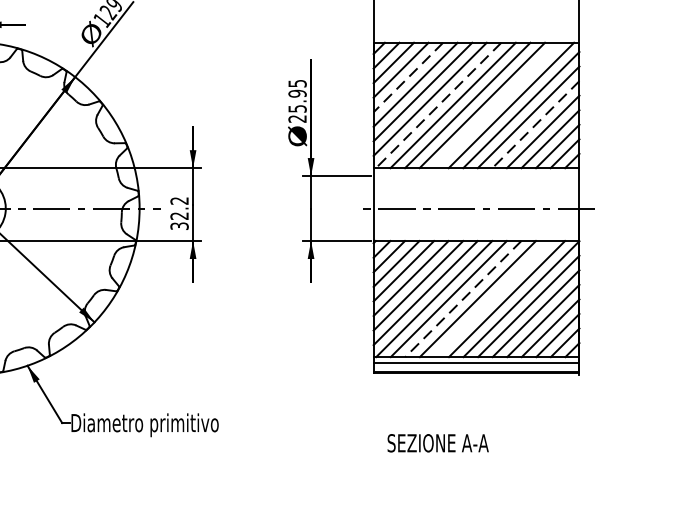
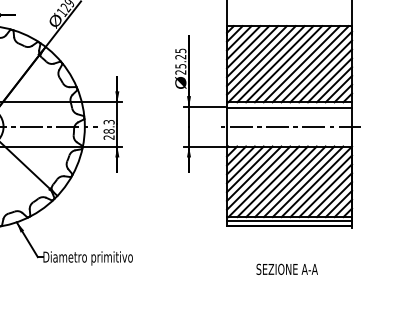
line: (408, 77) -> (248, 47), dashed -> solid
text: (297, 92) -> (180, 56), 25.95 -> 25.25
line: (438, 105) -> (266, 64), dashed -> solid
line: (496, 105) -> (301, 64), added
line: (535, 125) -> (325, 76), dashed -> solid
line: (476, 178) -> (289, 108), added
text: (178, 212) -> (108, 129), 32.2 -> 28.3
line: (463, 298) -> (281, 181), dashed -> solid
line: (491, 298) -> (298, 181), added
text: (436, 441) -> (286, 268), moved

